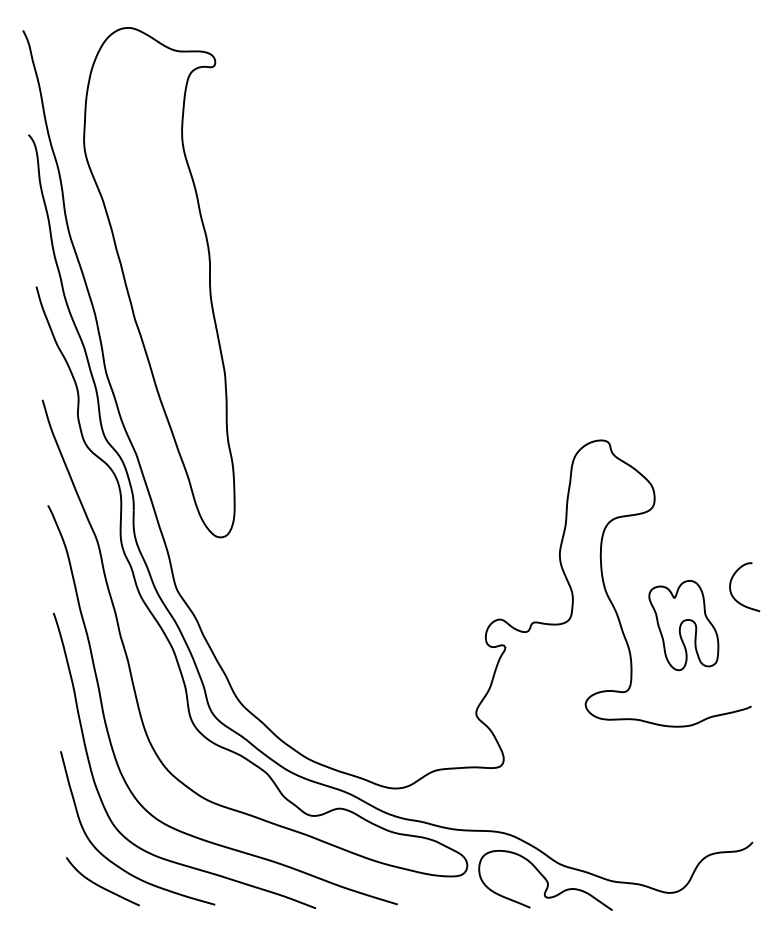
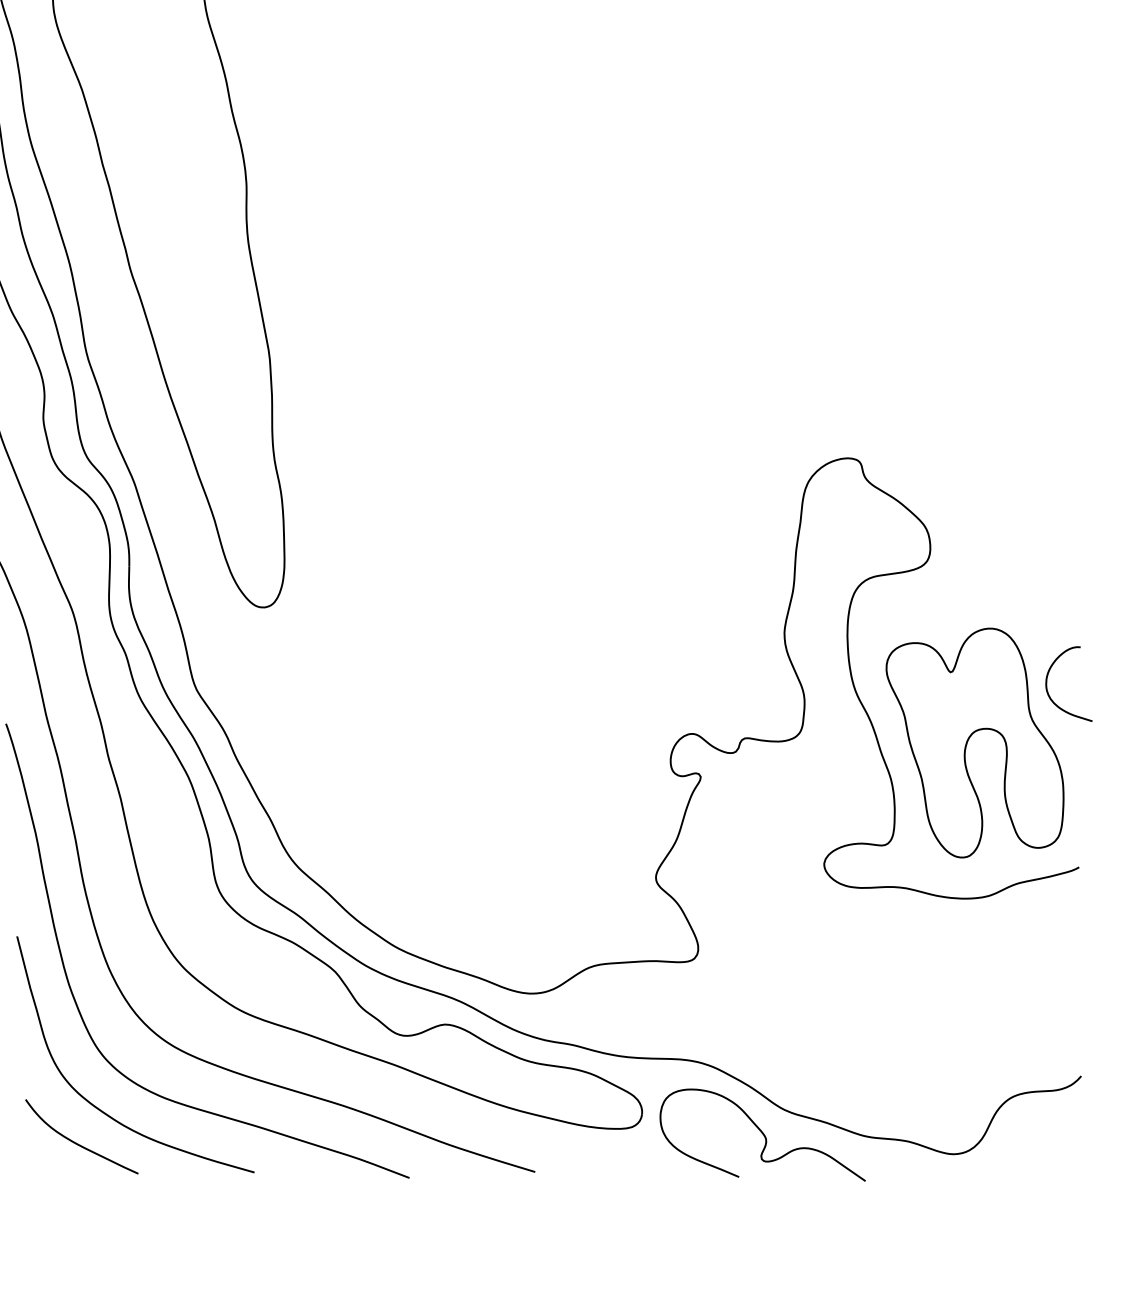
part: (683, 625) -> (974, 742), size x1.67

